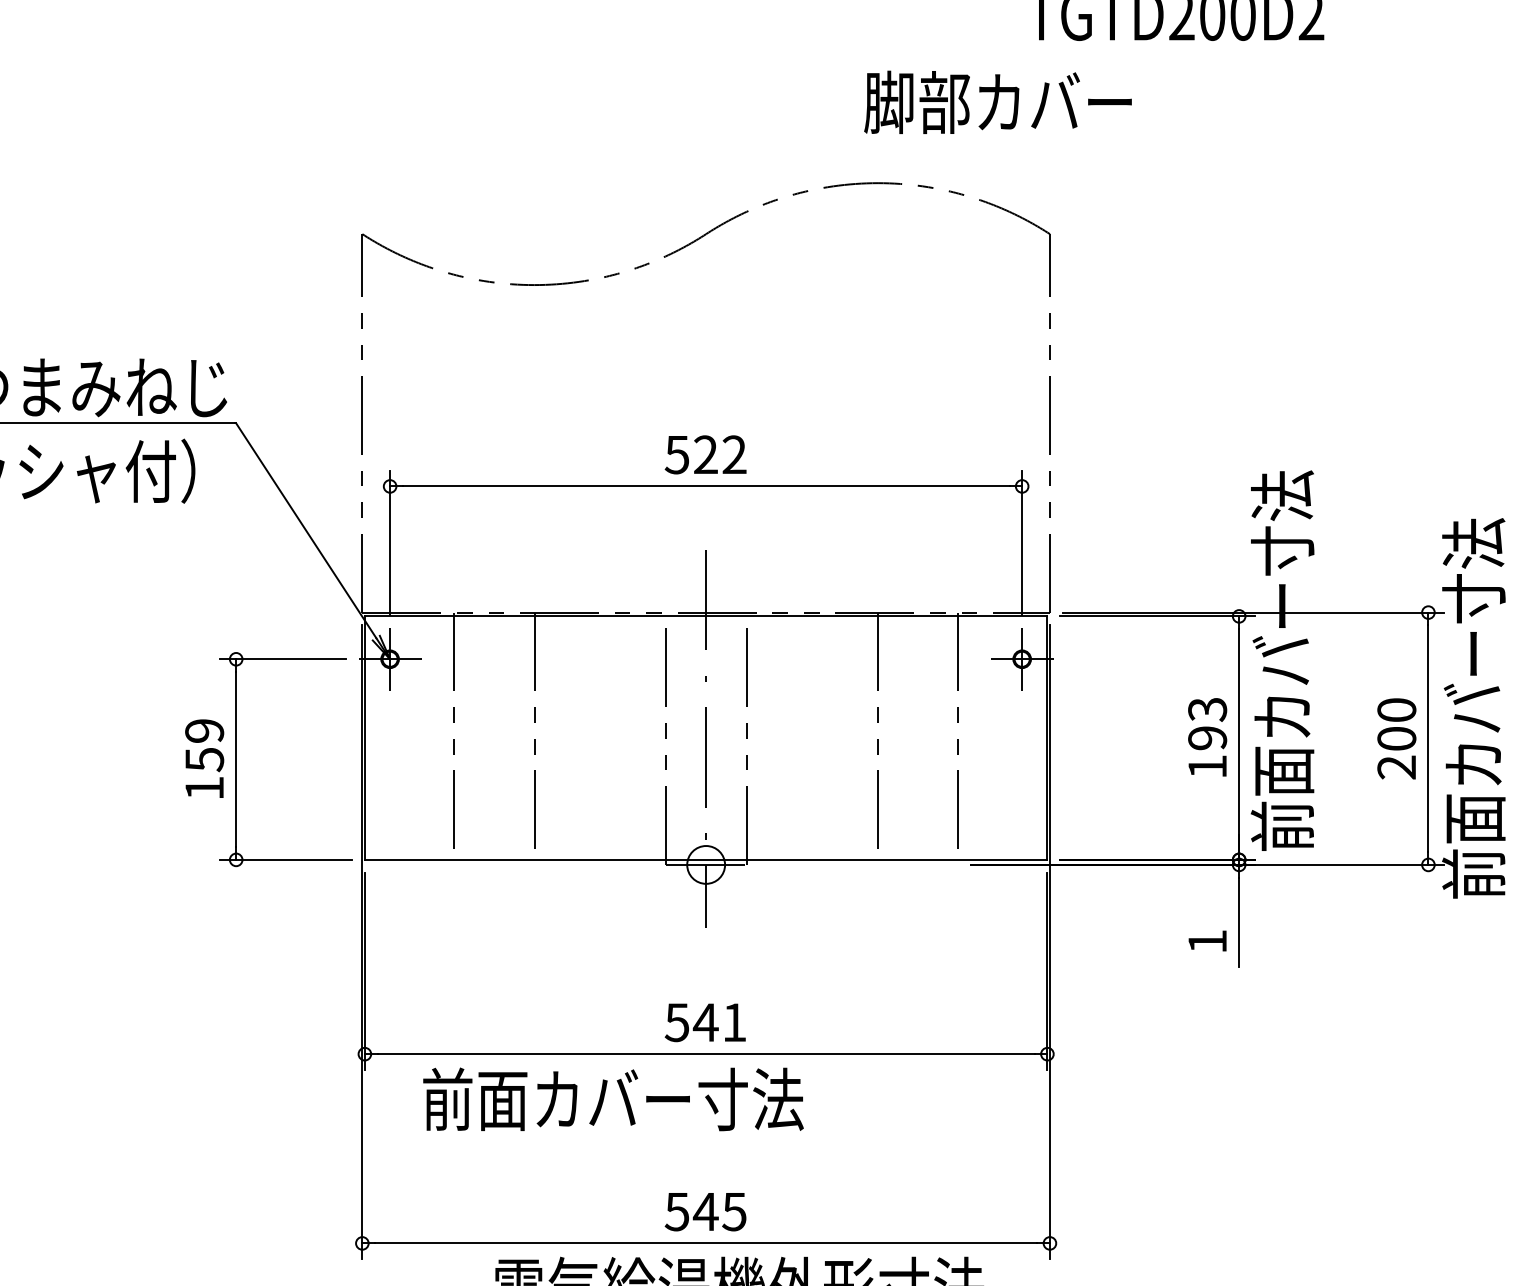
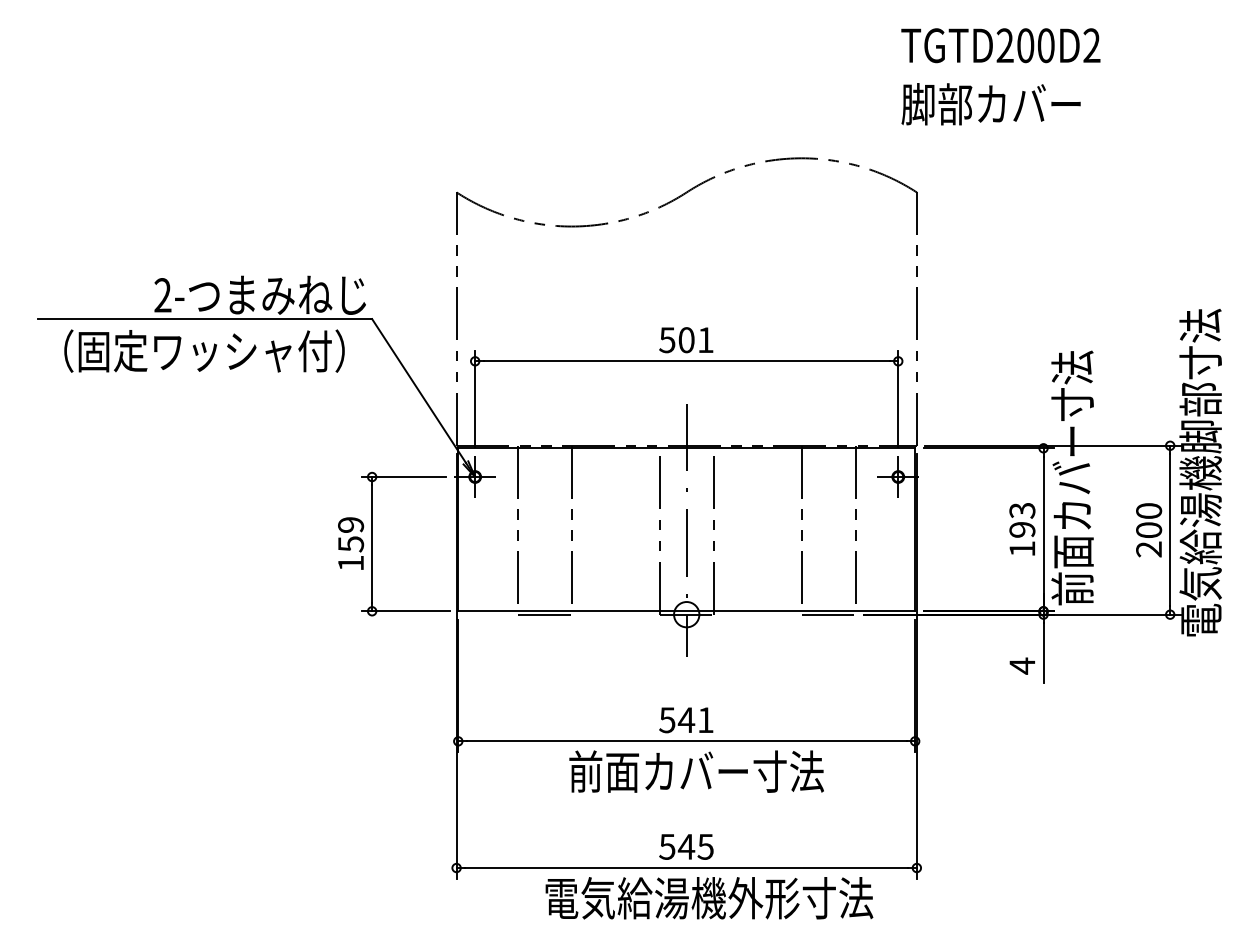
text: (997, 102) -> (990, 104), moved
text: (719, 455) -> (695, 340), 522 -> 501
text: (1473, 652) -> (1200, 472), 前面カバー寸法 -> 電気給湯機脚部寸法
line: (493, 864) -> (544, 614), added
line: (917, 864) -> (828, 614), added
text: (1207, 940) -> (1022, 665), 1 -> 4
text: (613, 1099) -> (696, 771), moved

